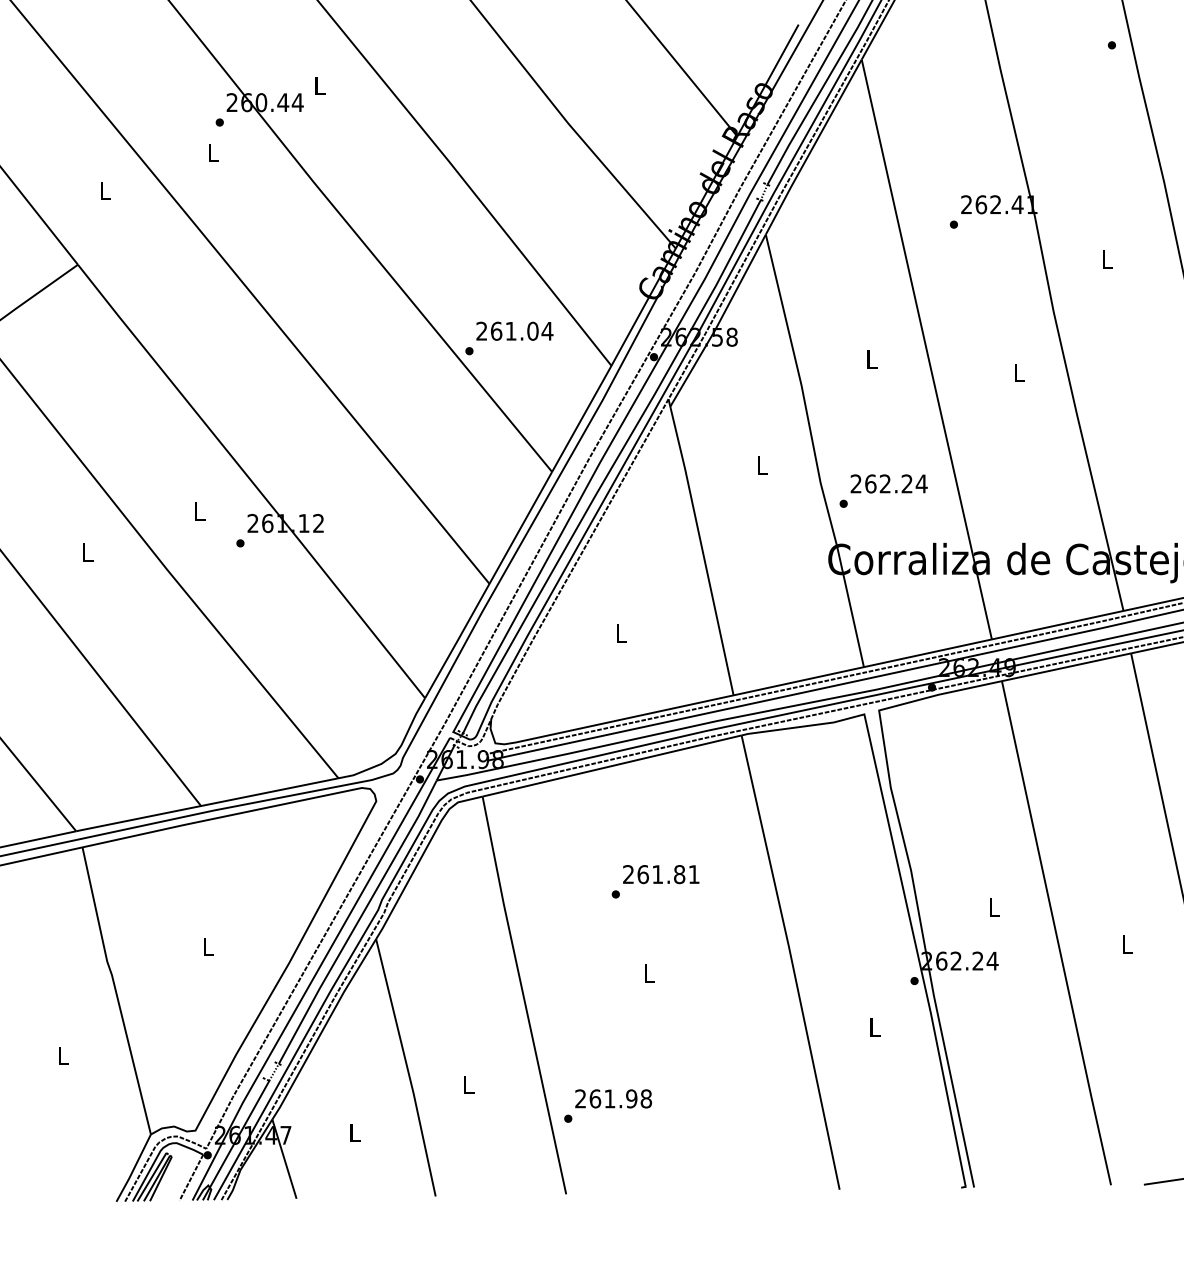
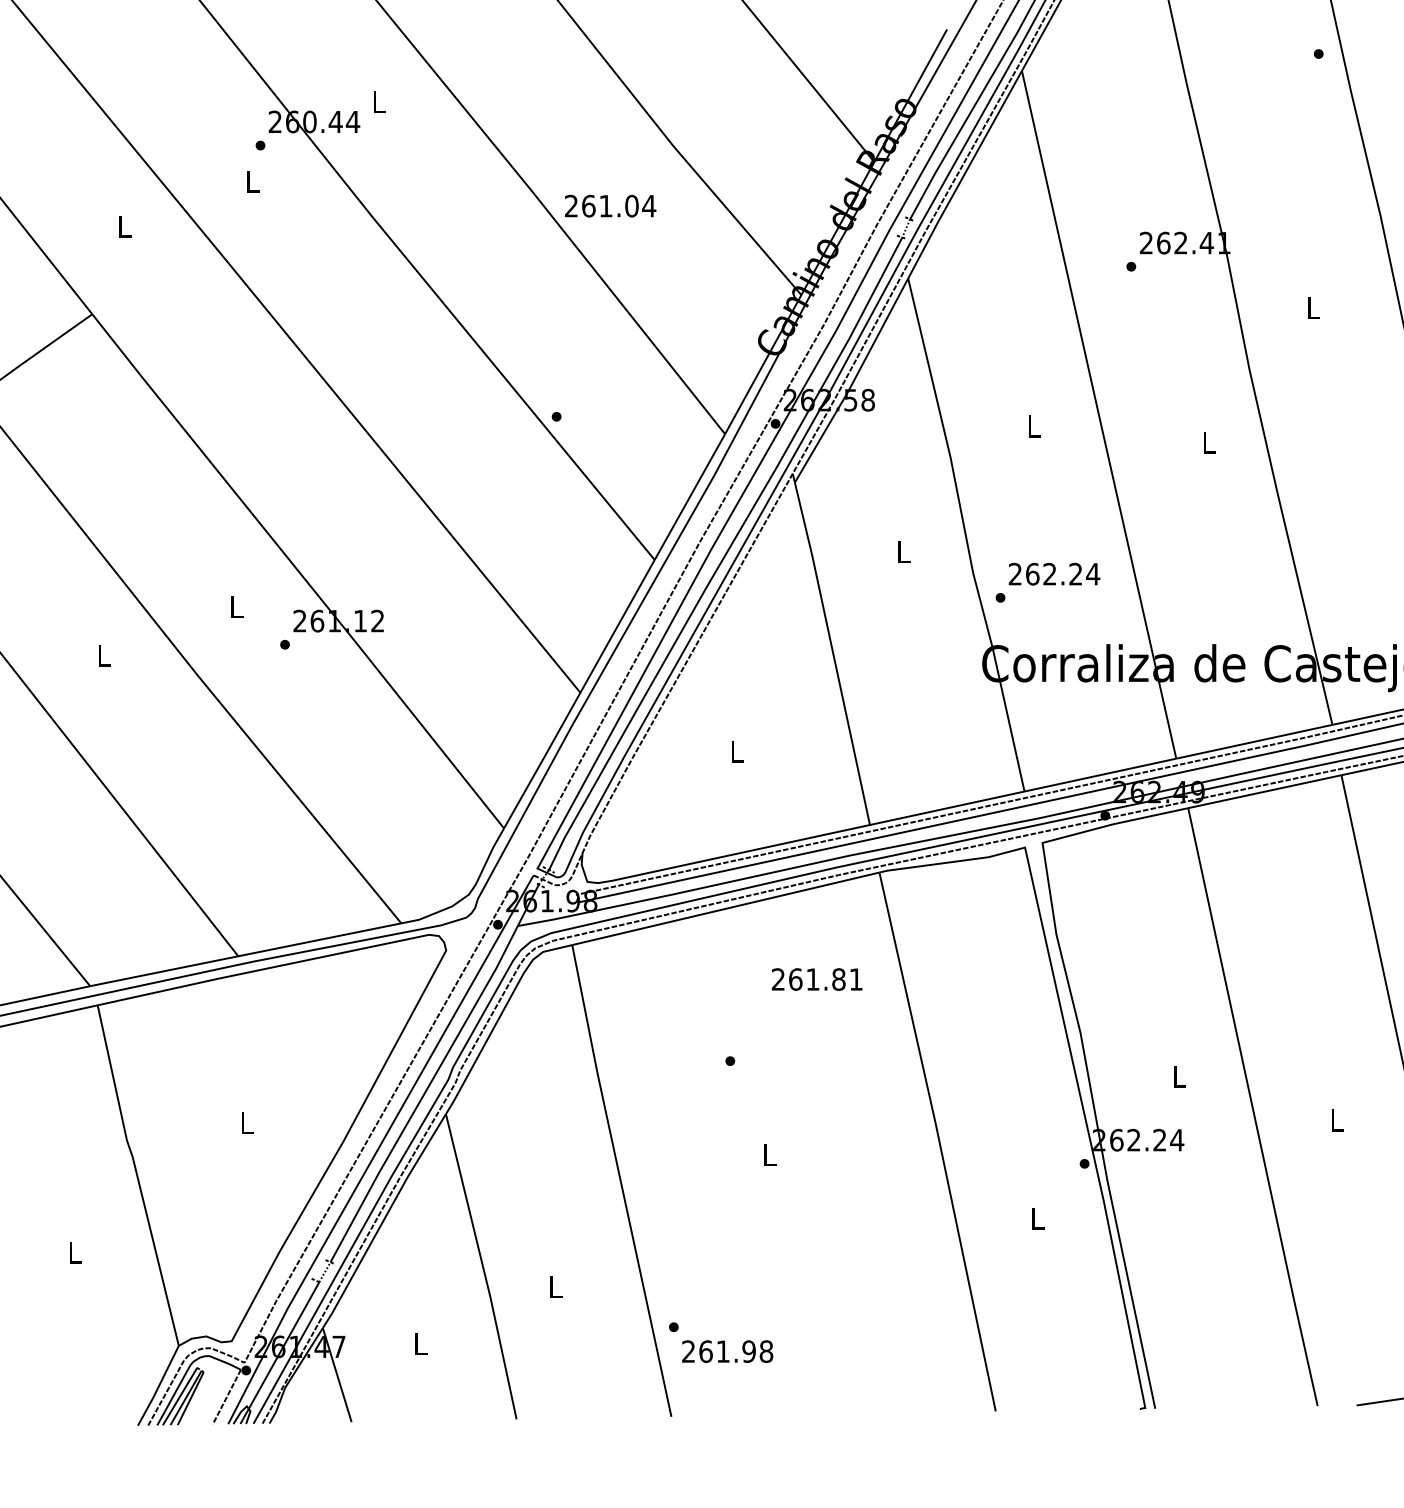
text: (514, 330) -> (610, 205), moved
text: (660, 874) -> (816, 979), moved
text: (613, 1098) -> (727, 1351), moved

